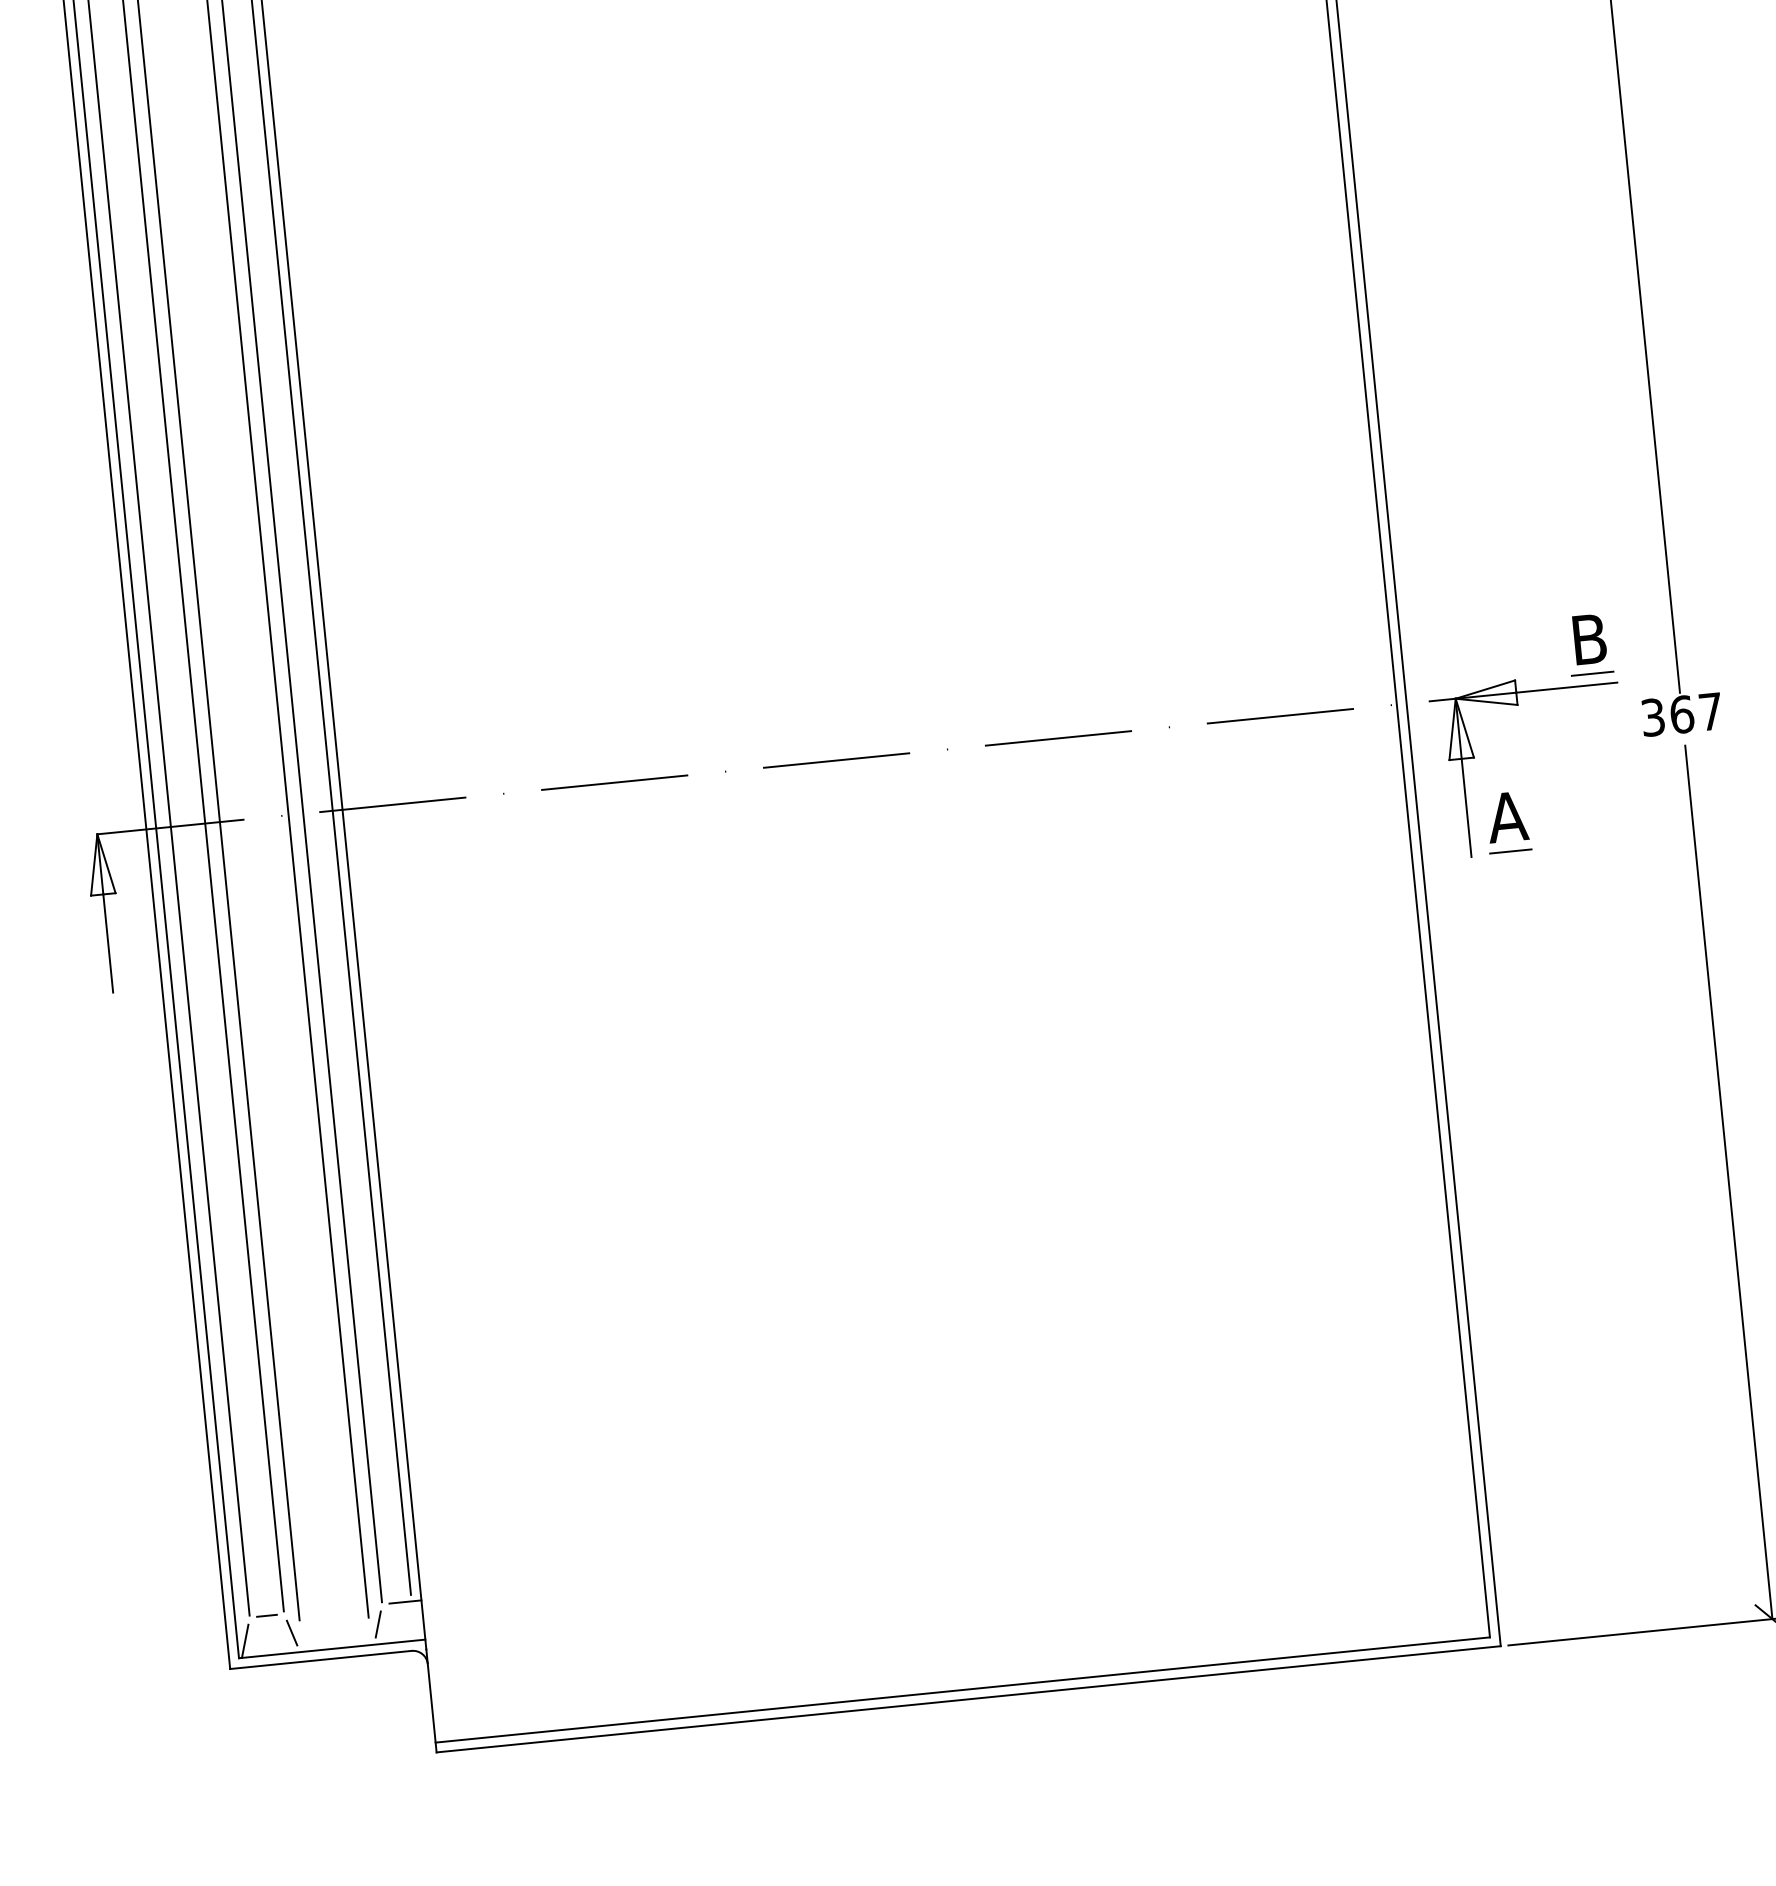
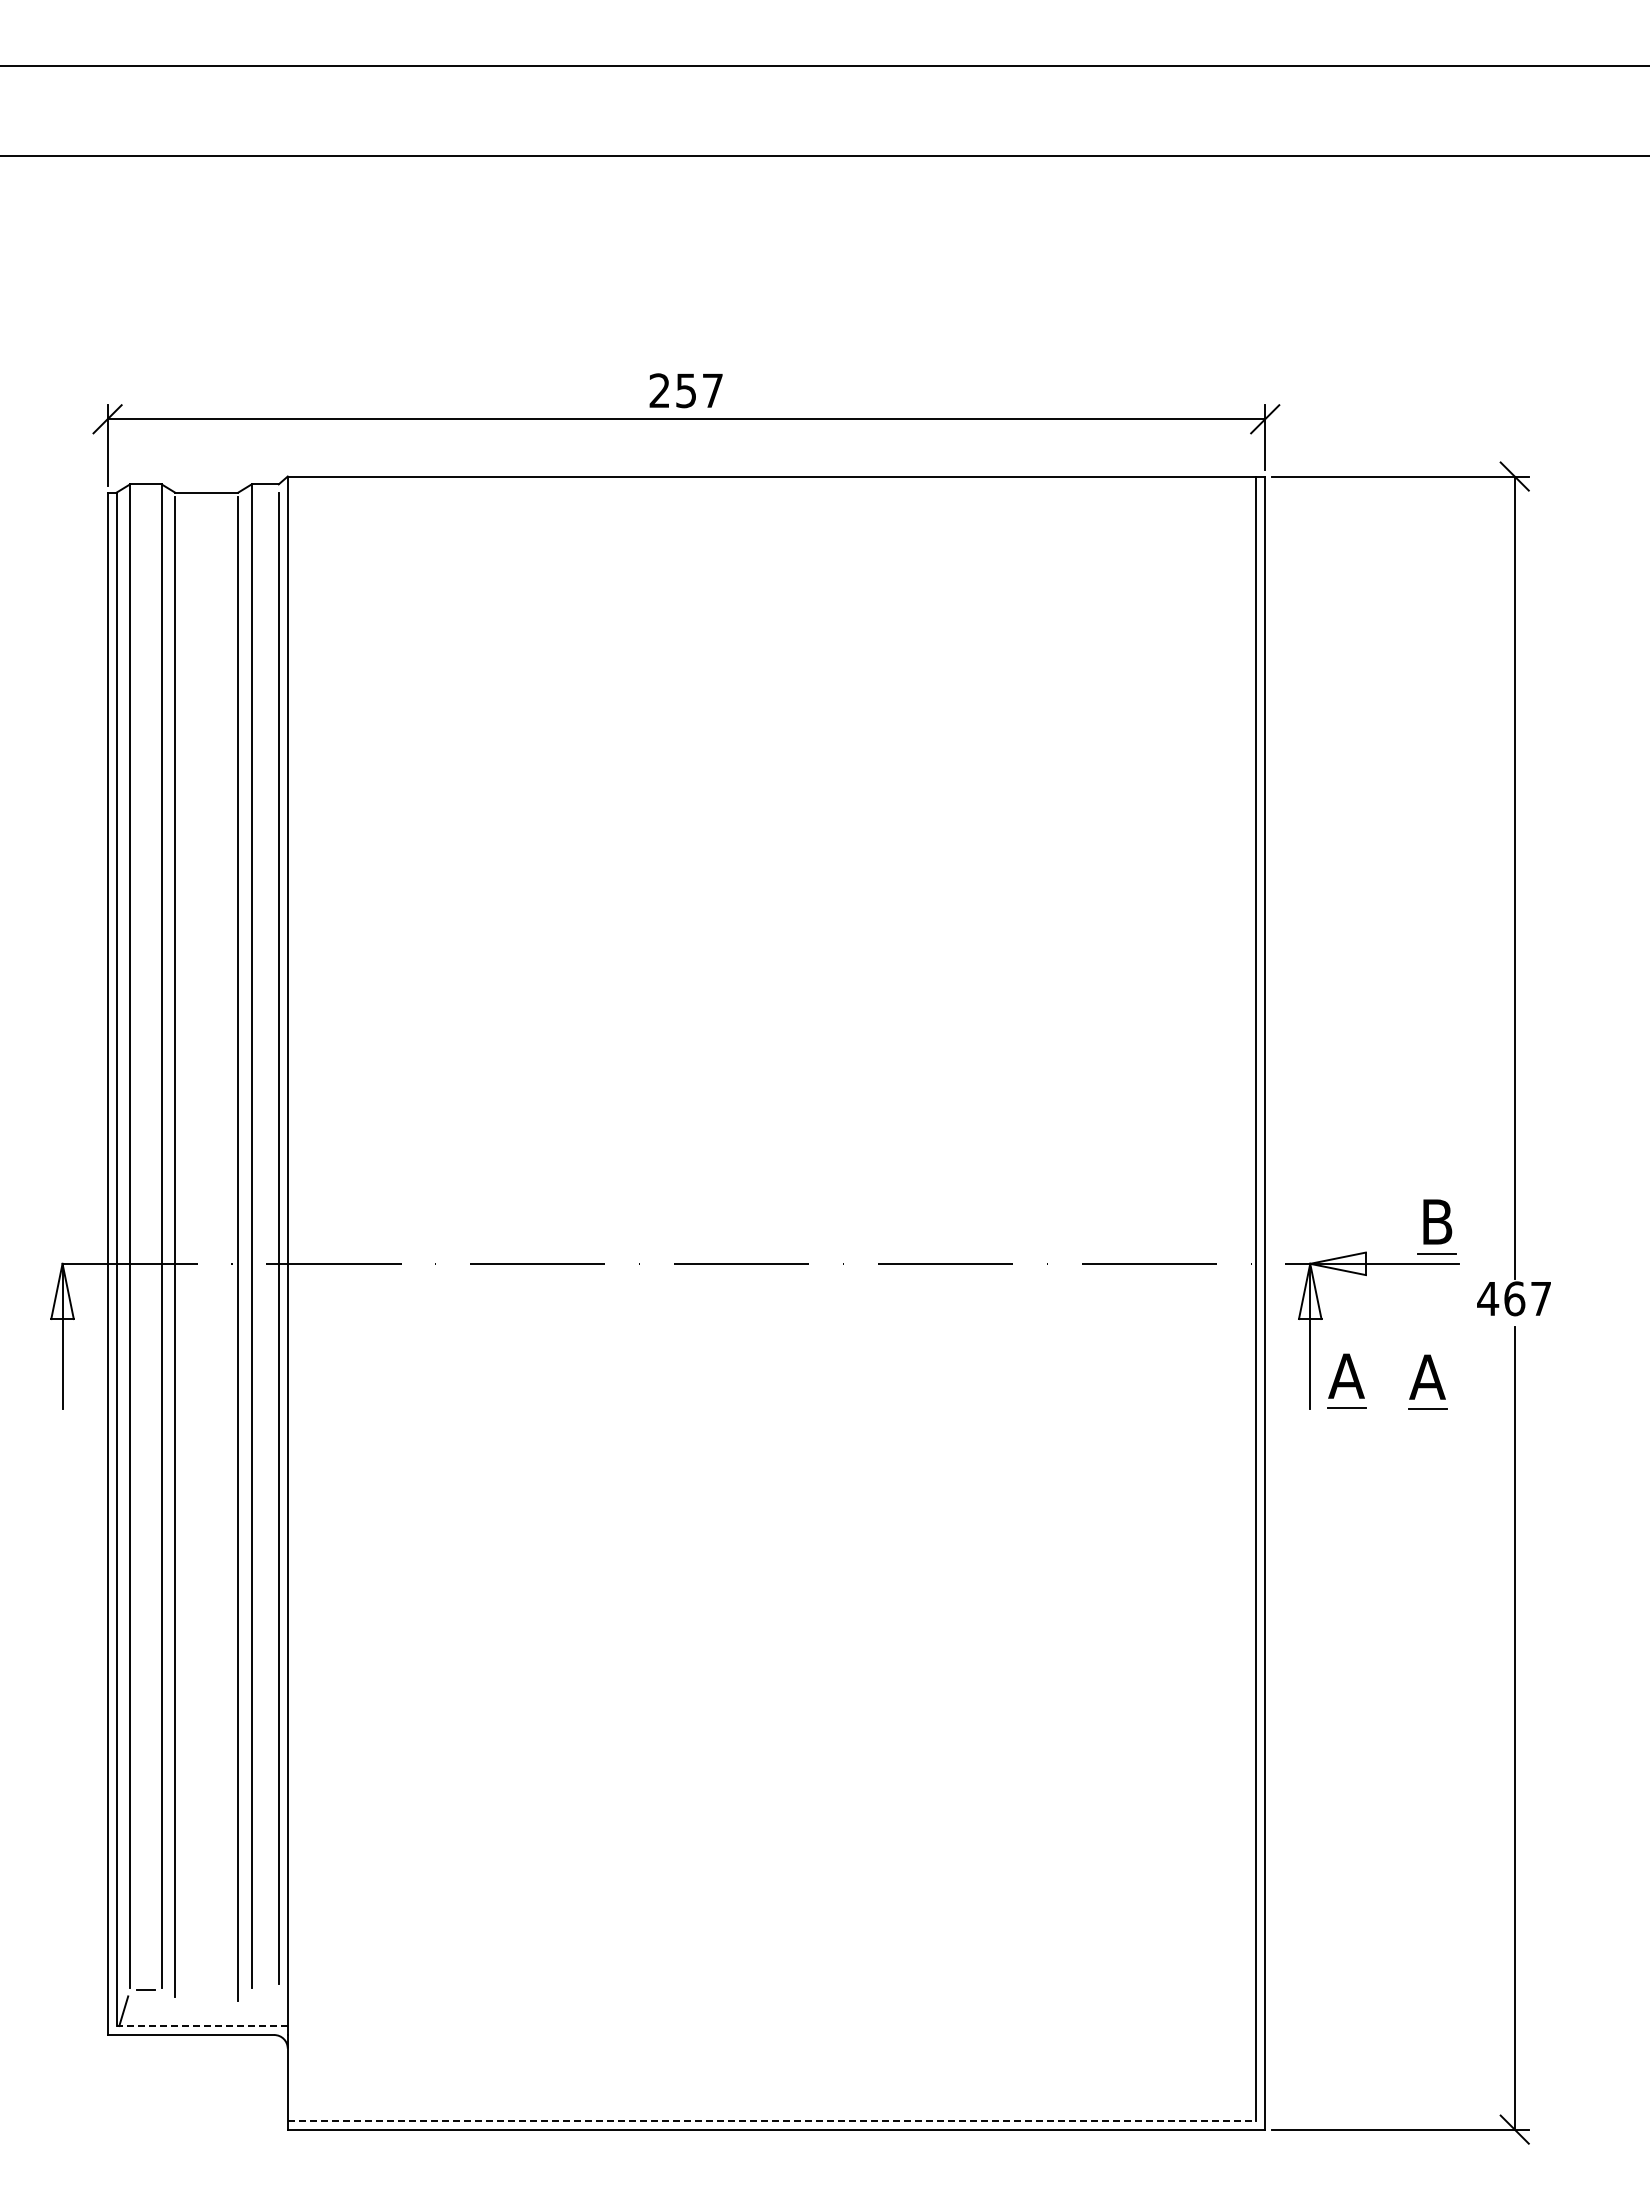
text: (1653, 717) -> (1488, 1298), 367 -> 467
part: (1596, 814) -> (1427, 1381), added
line: (404, 1601) -> (272, 1989), removed
line: (377, 1624) -> (245, 2007), removed
line: (291, 1632) -> (166, 2007), removed
line: (332, 1649) -> (202, 2026), solid -> dashed
line: (963, 1689) -> (772, 2120), solid -> dashed

